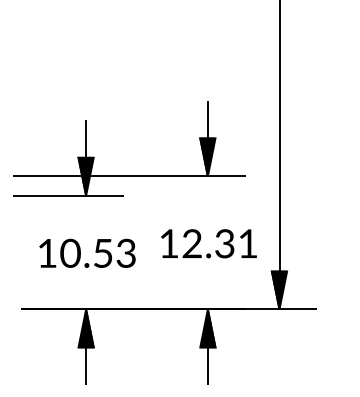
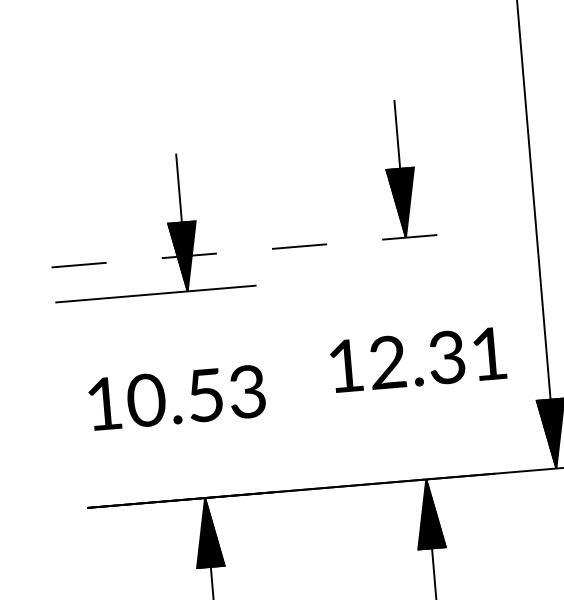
line: (129, 176) -> (263, 249), solid -> dashed
text: (87, 252) -> (177, 396), moved

